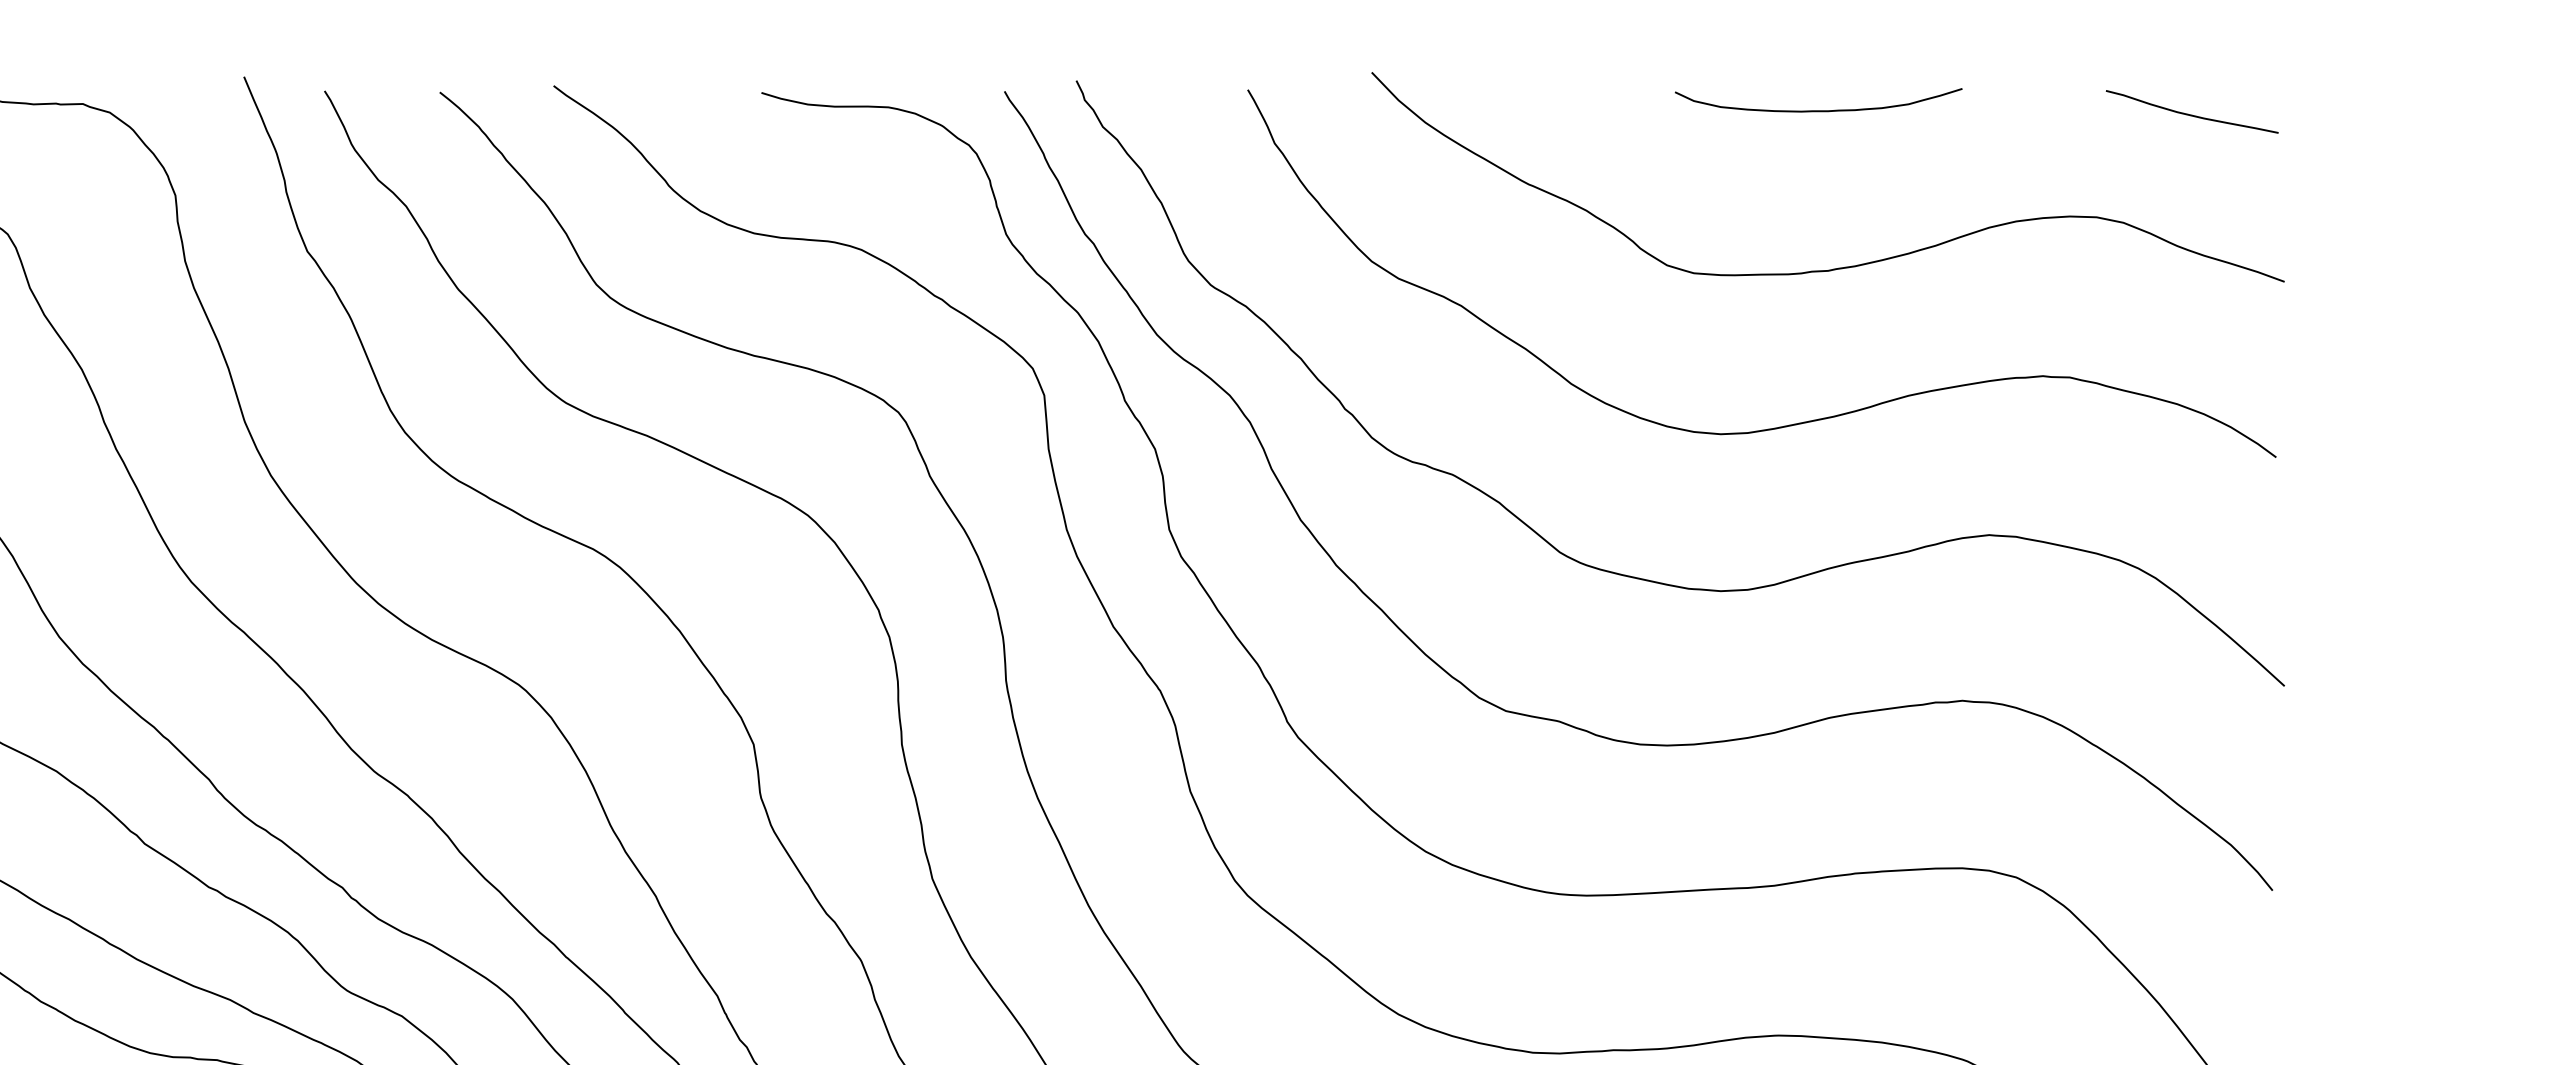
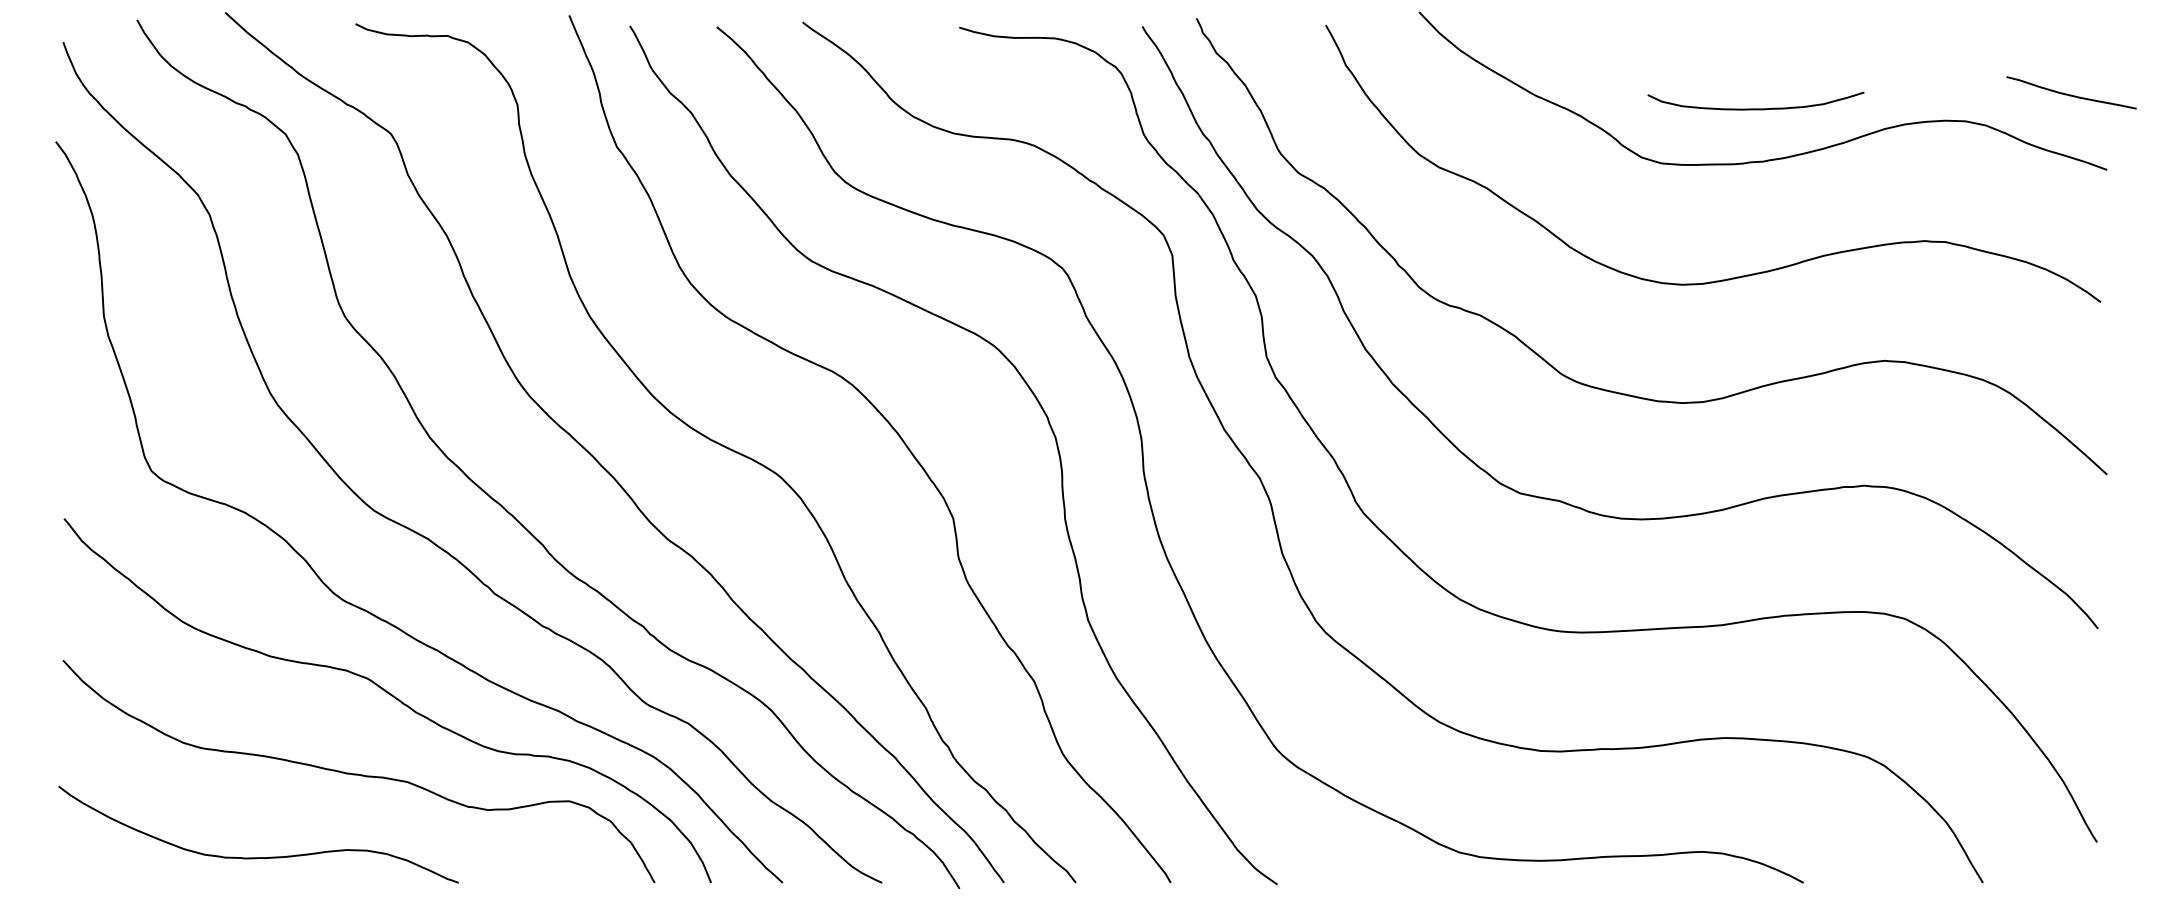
curve: (1818, 110) -> (1755, 108), moved
curve: (2192, 114) -> (2071, 94), moved

